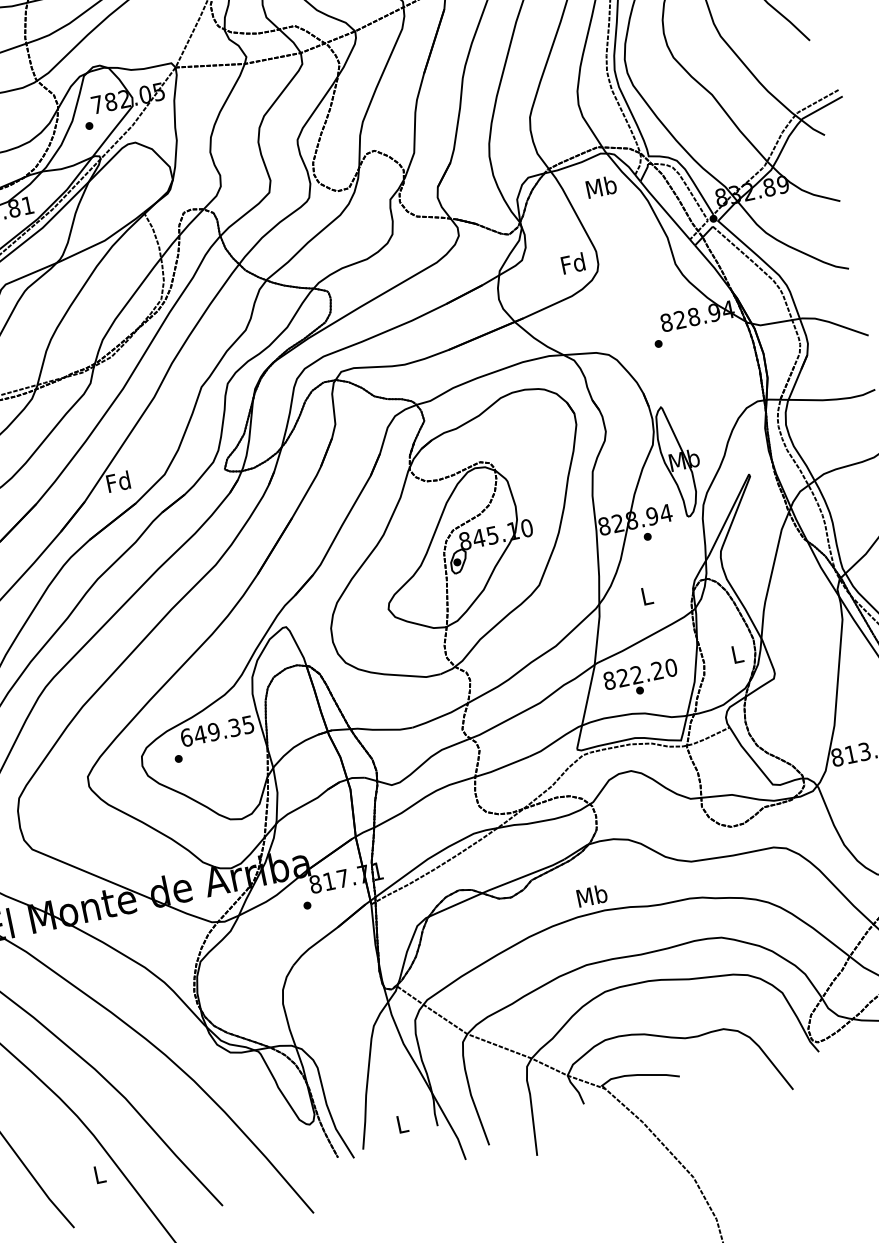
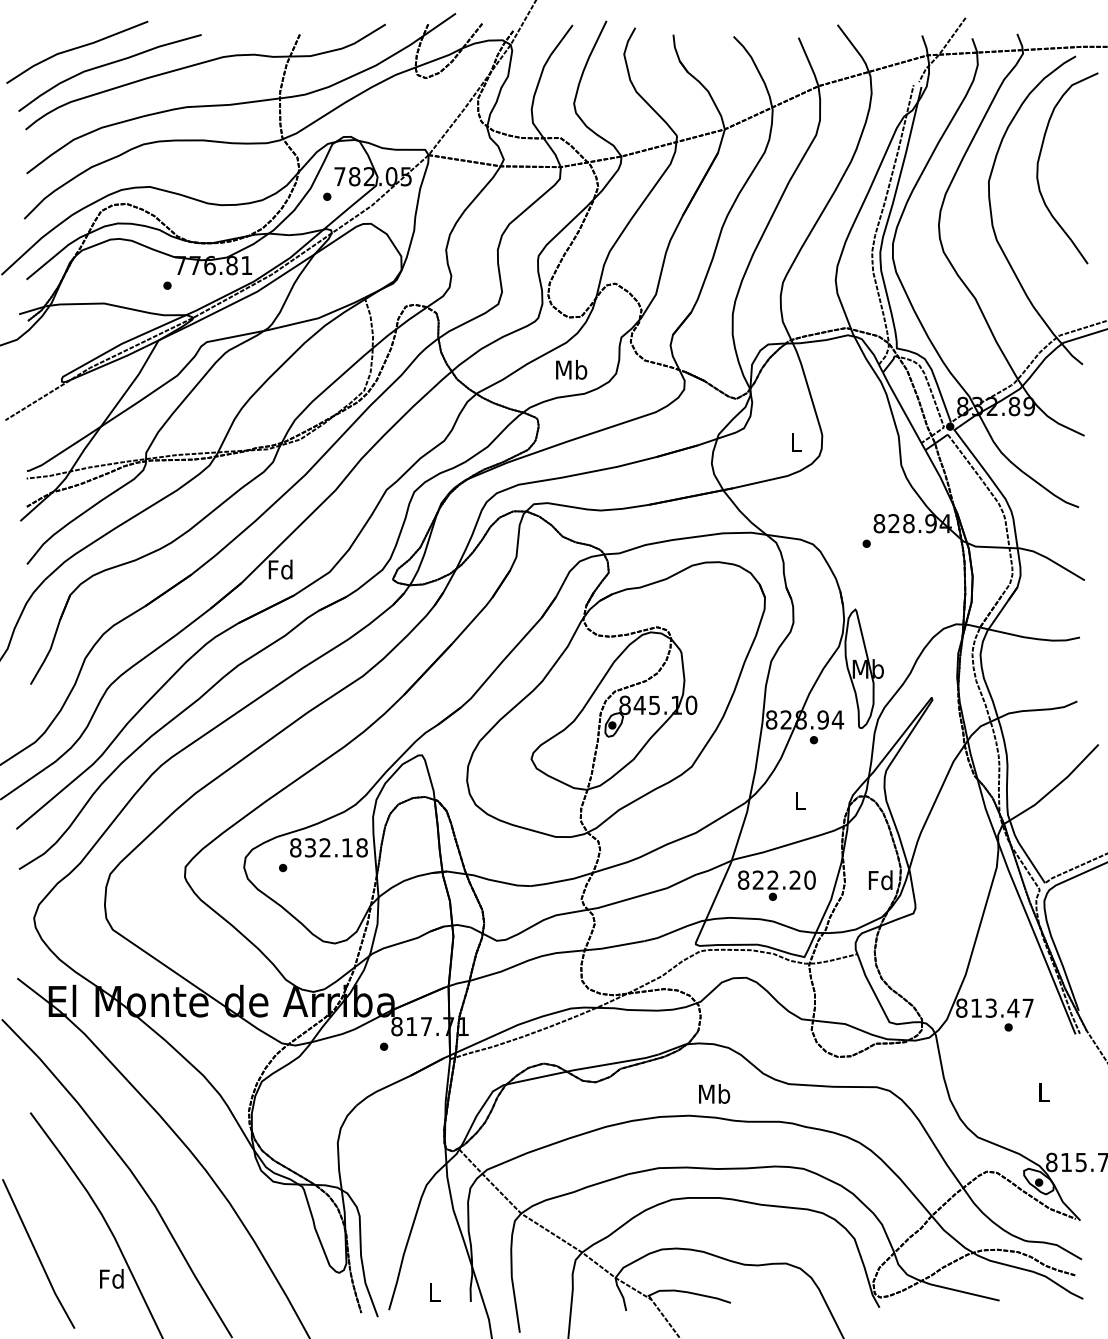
text: (601, 186) -> (571, 369), moved
text: (572, 263) -> (795, 442), Fd -> L
text: (736, 654) -> (880, 880), L -> Fd
text: (217, 731) -> (328, 847), 649.35 -> 832.18
text: (592, 895) -> (714, 1093), moved
text: (98, 1174) -> (111, 1278), L -> Fd

